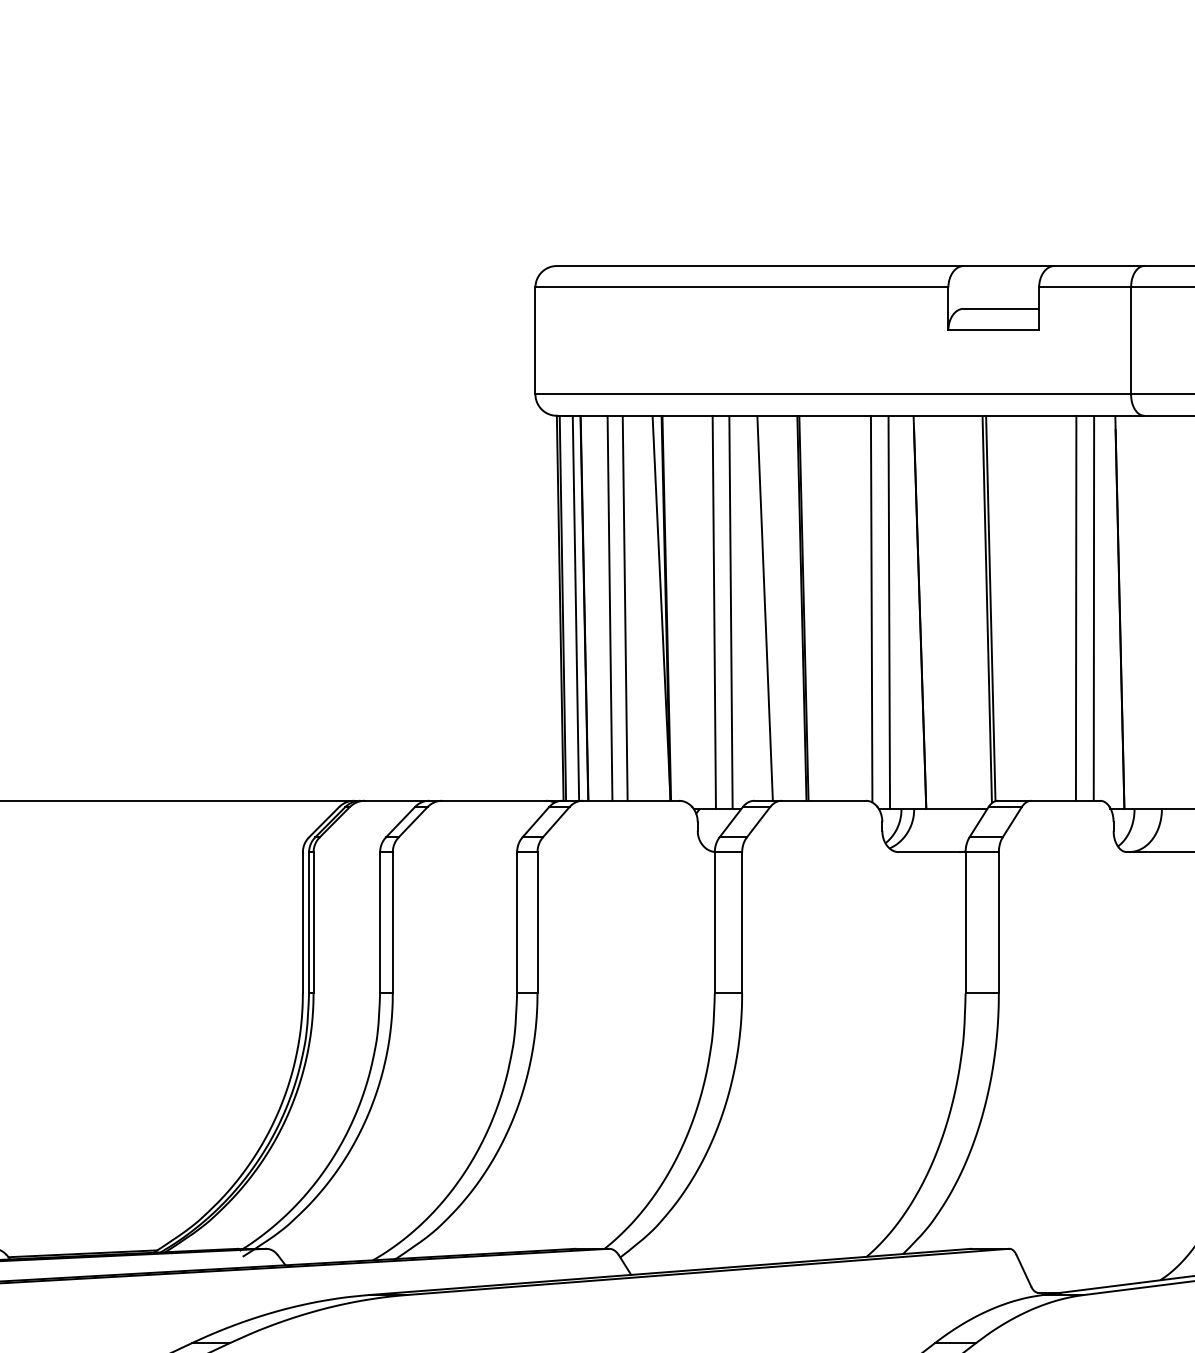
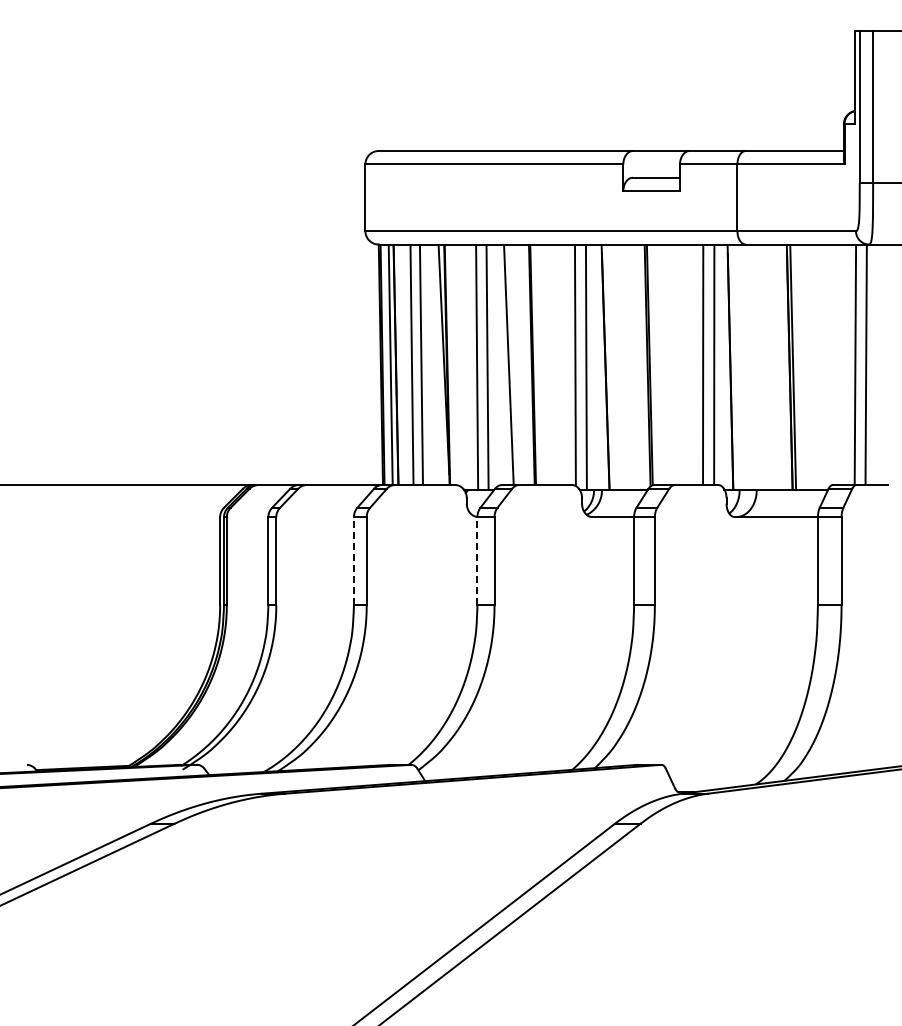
line: (516, 923) -> (353, 561), solid -> dashed
line: (714, 923) -> (477, 561), solid -> dashed

